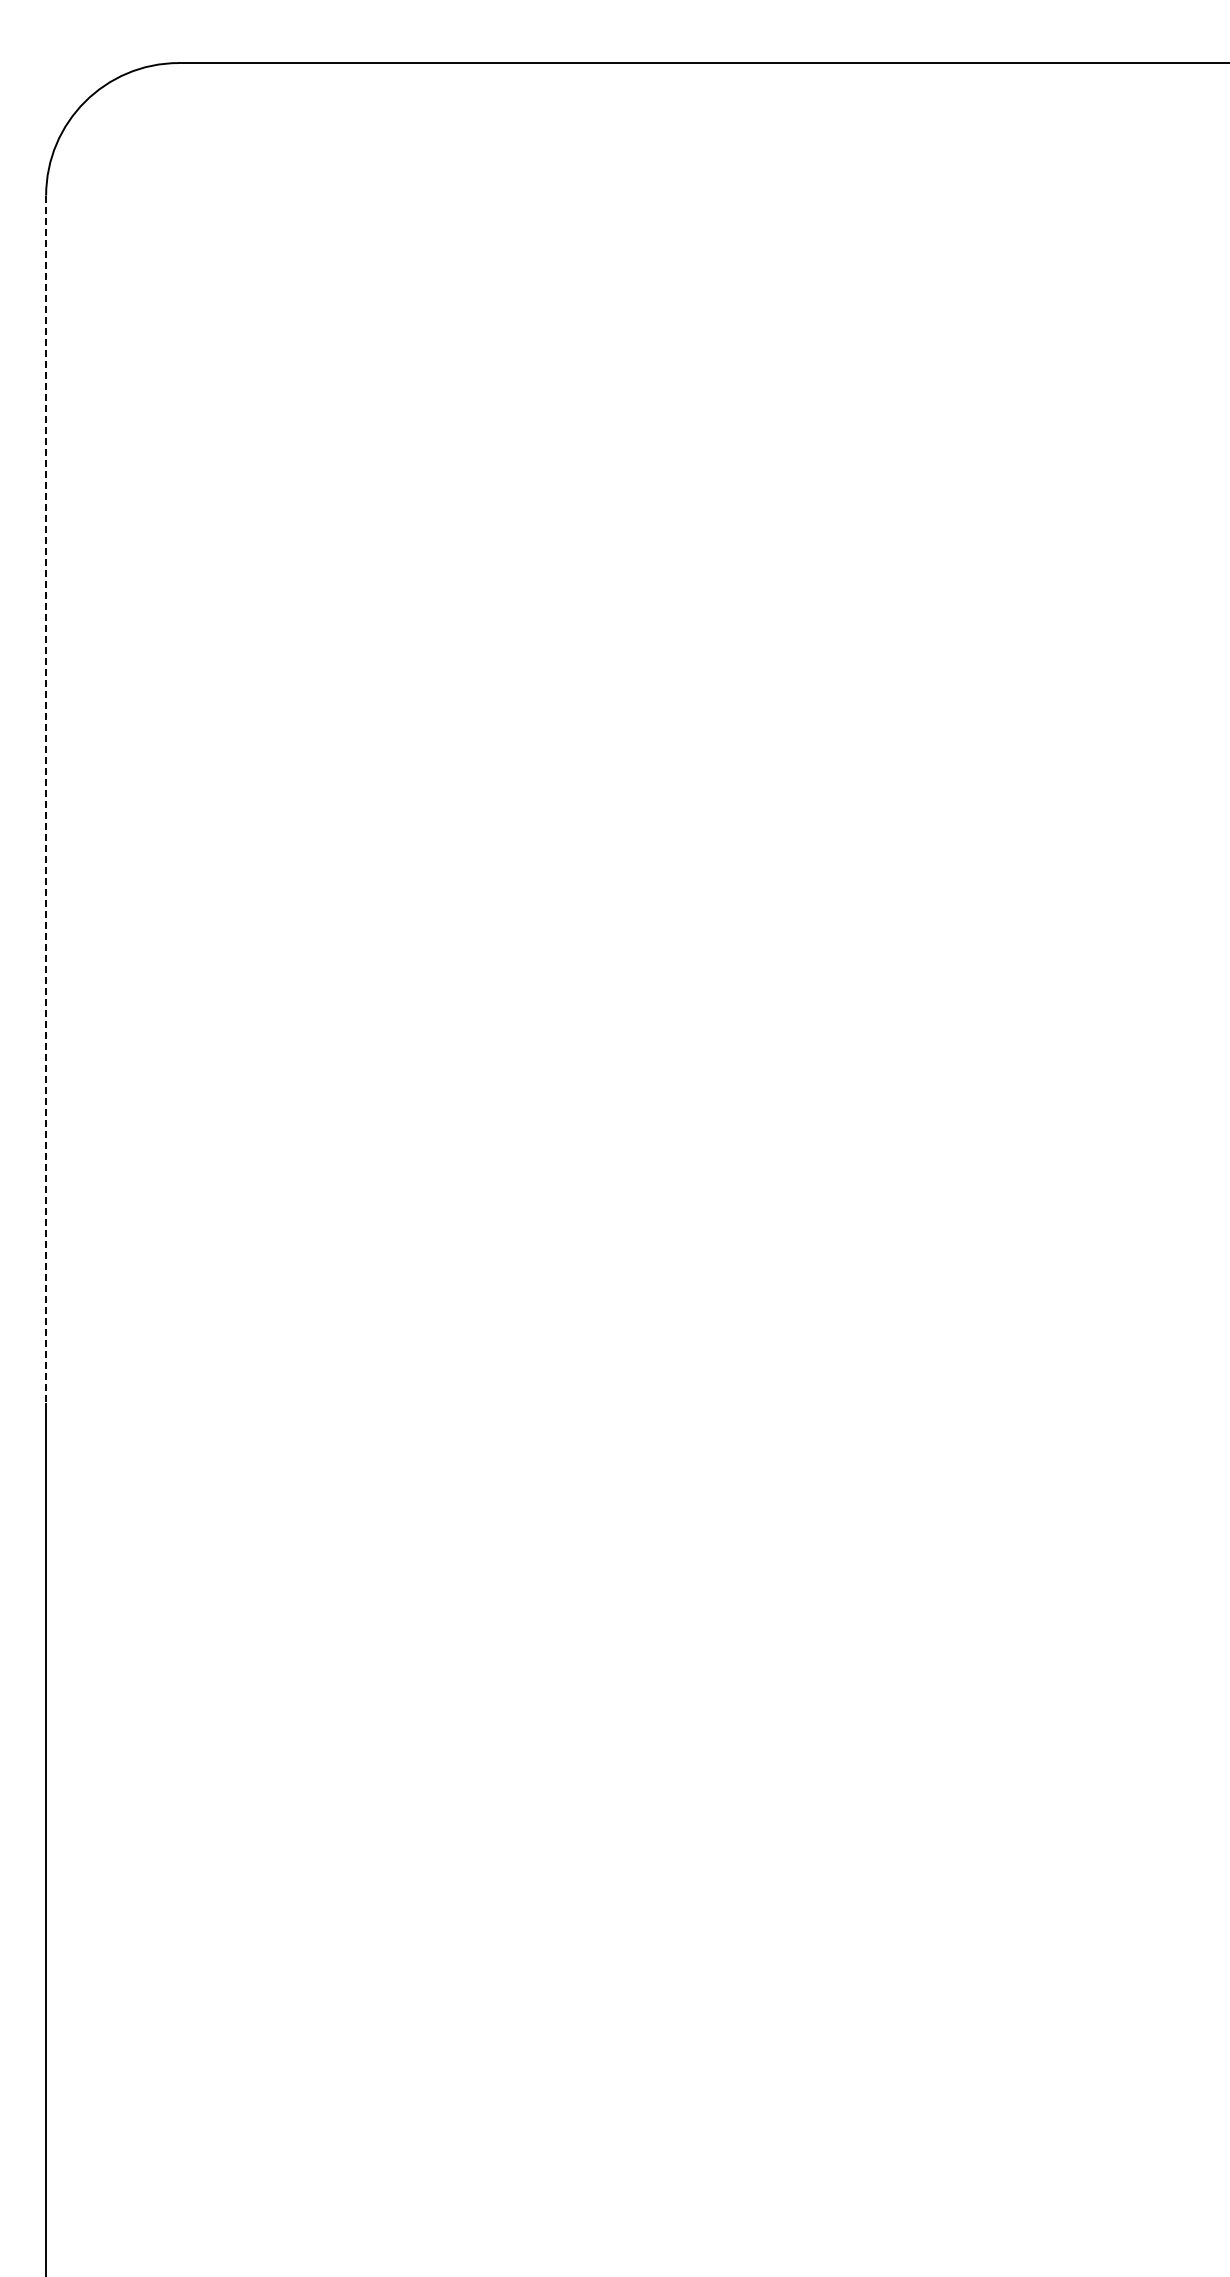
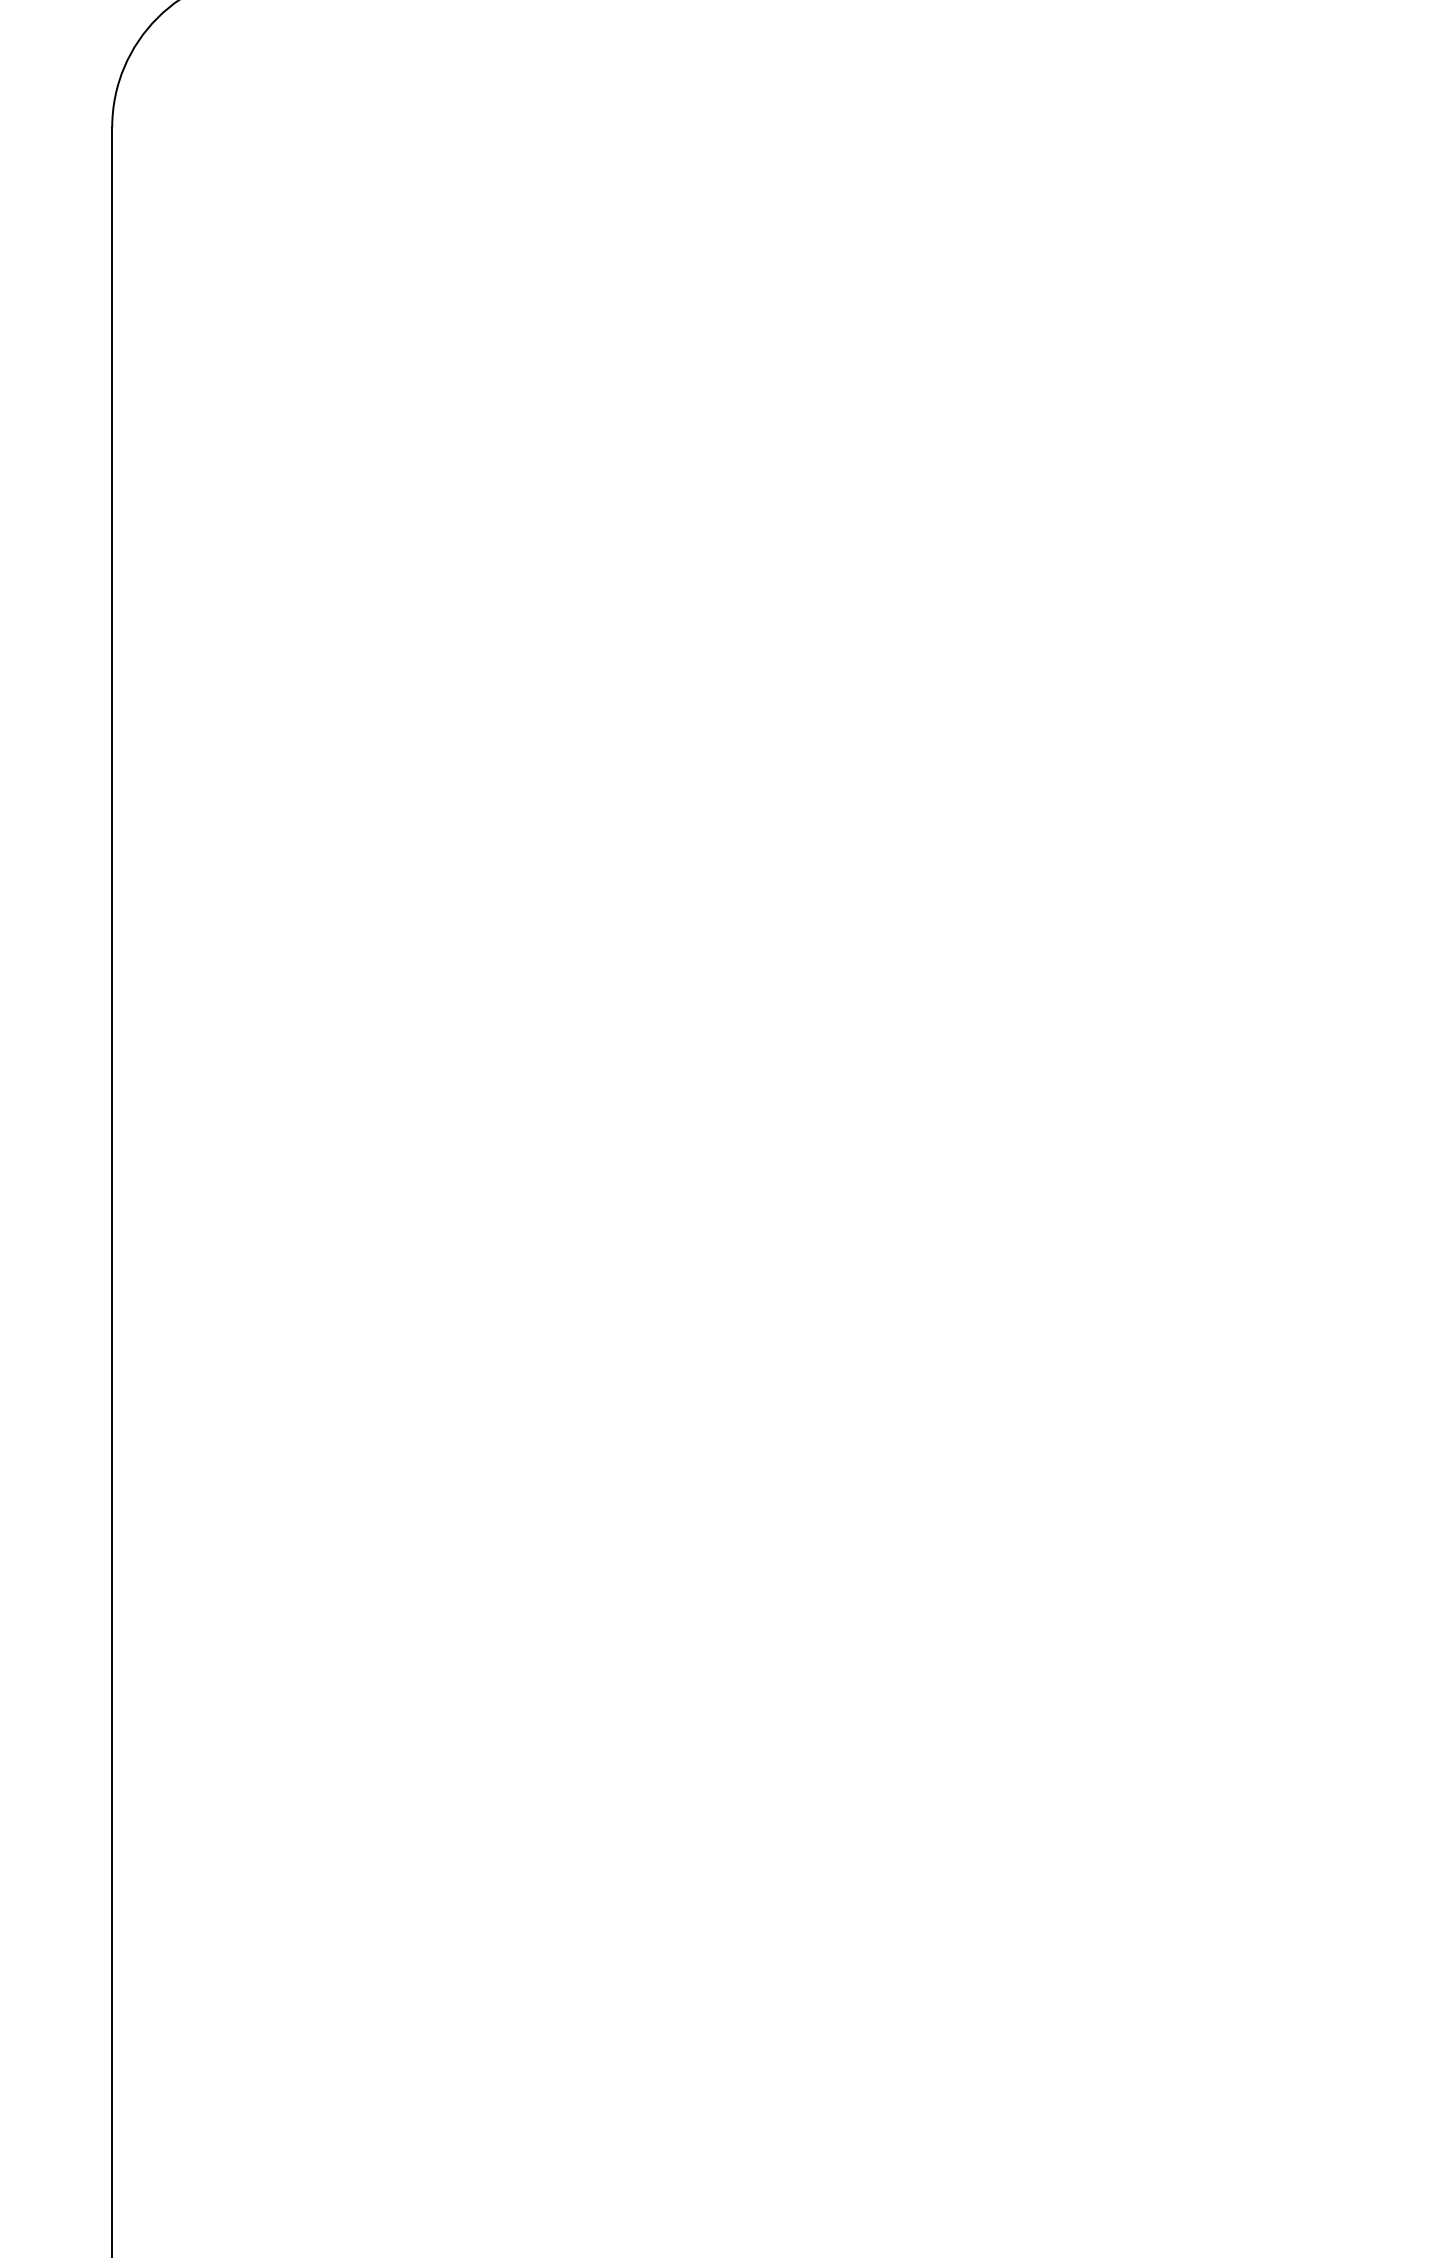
line: (46, 800) -> (112, 832), dashed -> solid

